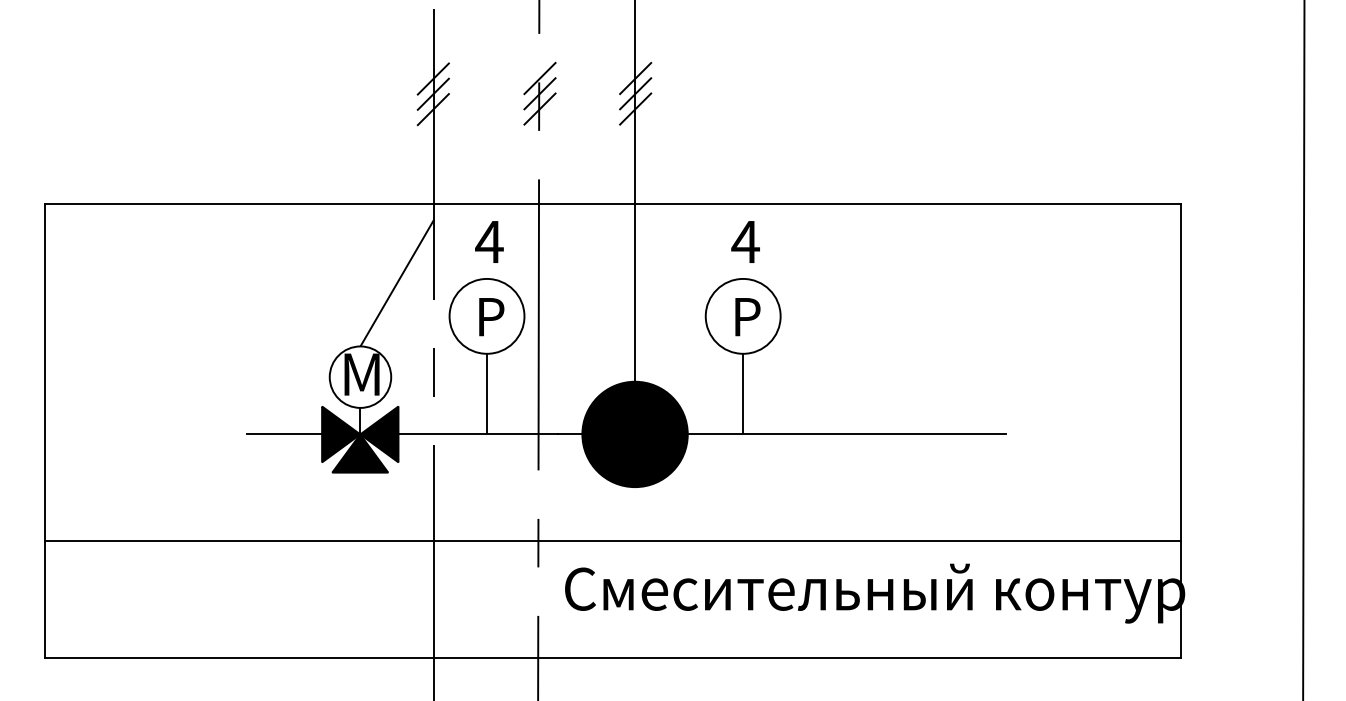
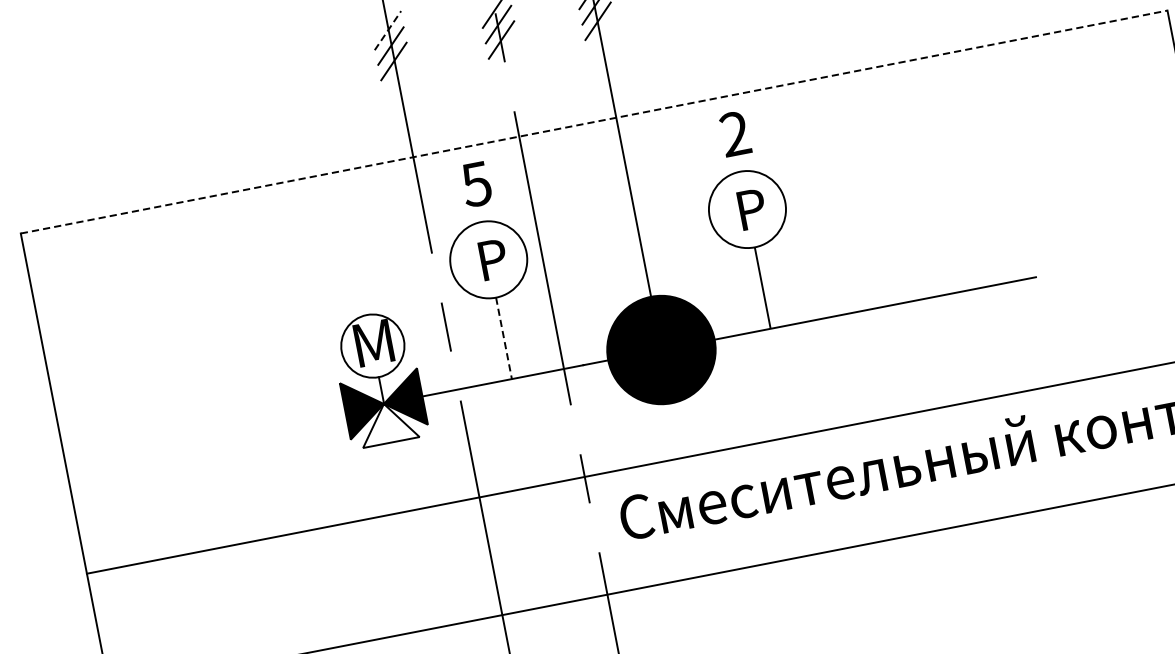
line: (433, 79) -> (388, 31), solid -> dashed
line: (613, 204) -> (594, 122), solid -> dashed
text: (745, 241) -> (735, 133), 4 -> 2
text: (489, 242) -> (476, 184), 4 -> 5
line: (397, 282) -> (391, 243), removed
line: (487, 394) -> (504, 338), solid -> dashed
line: (284, 434) -> (307, 418), removed
fill: (360, 453) -> (387, 423), removed

